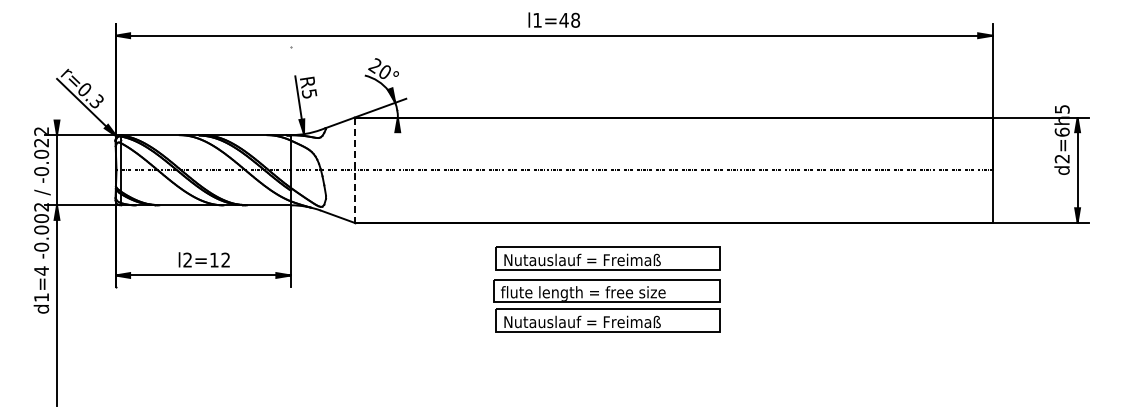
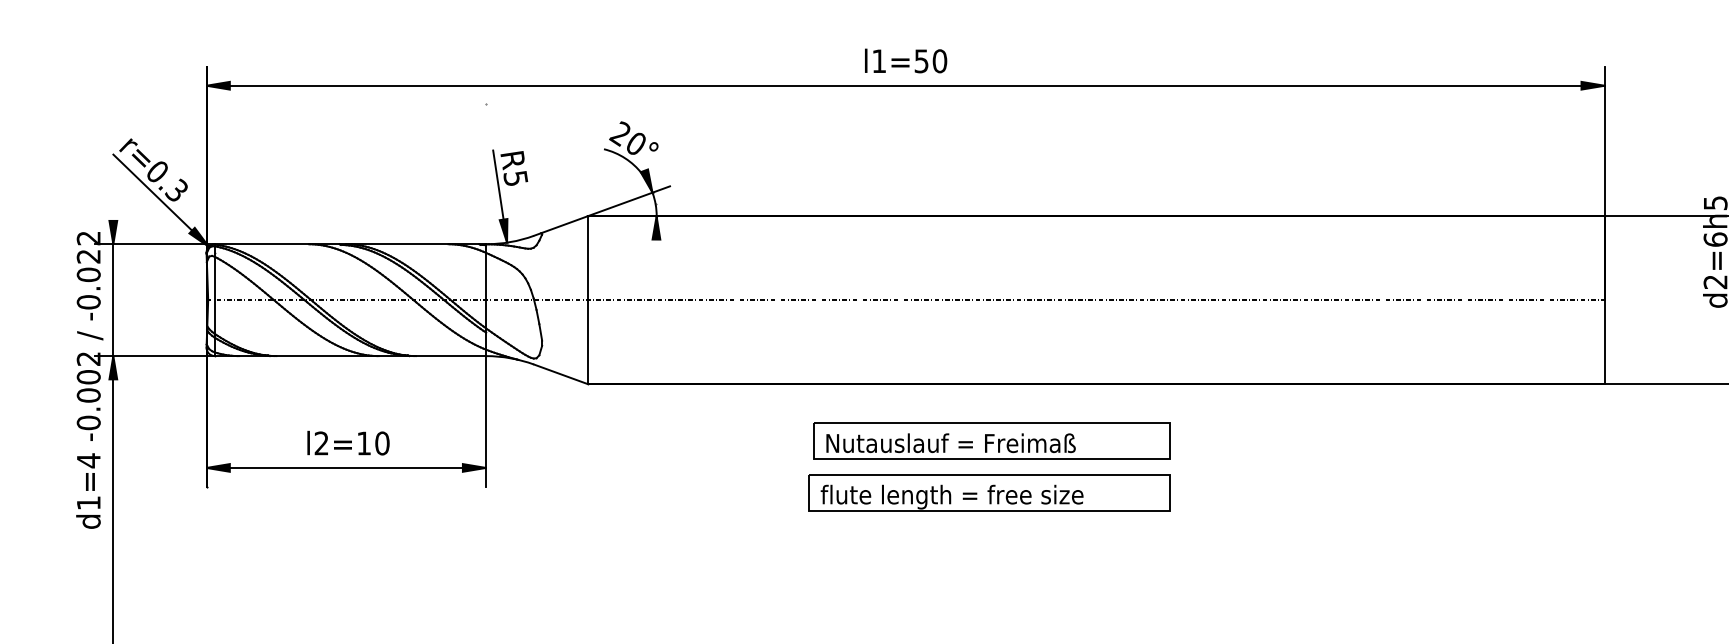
text: (569, 20) -> (930, 61), l1=48 -> l1=50
line: (354, 170) -> (587, 300), dashed -> solid
text: (225, 259) -> (381, 442), l2=12 -> l2=10
part: (607, 320) -> (990, 539), removed

